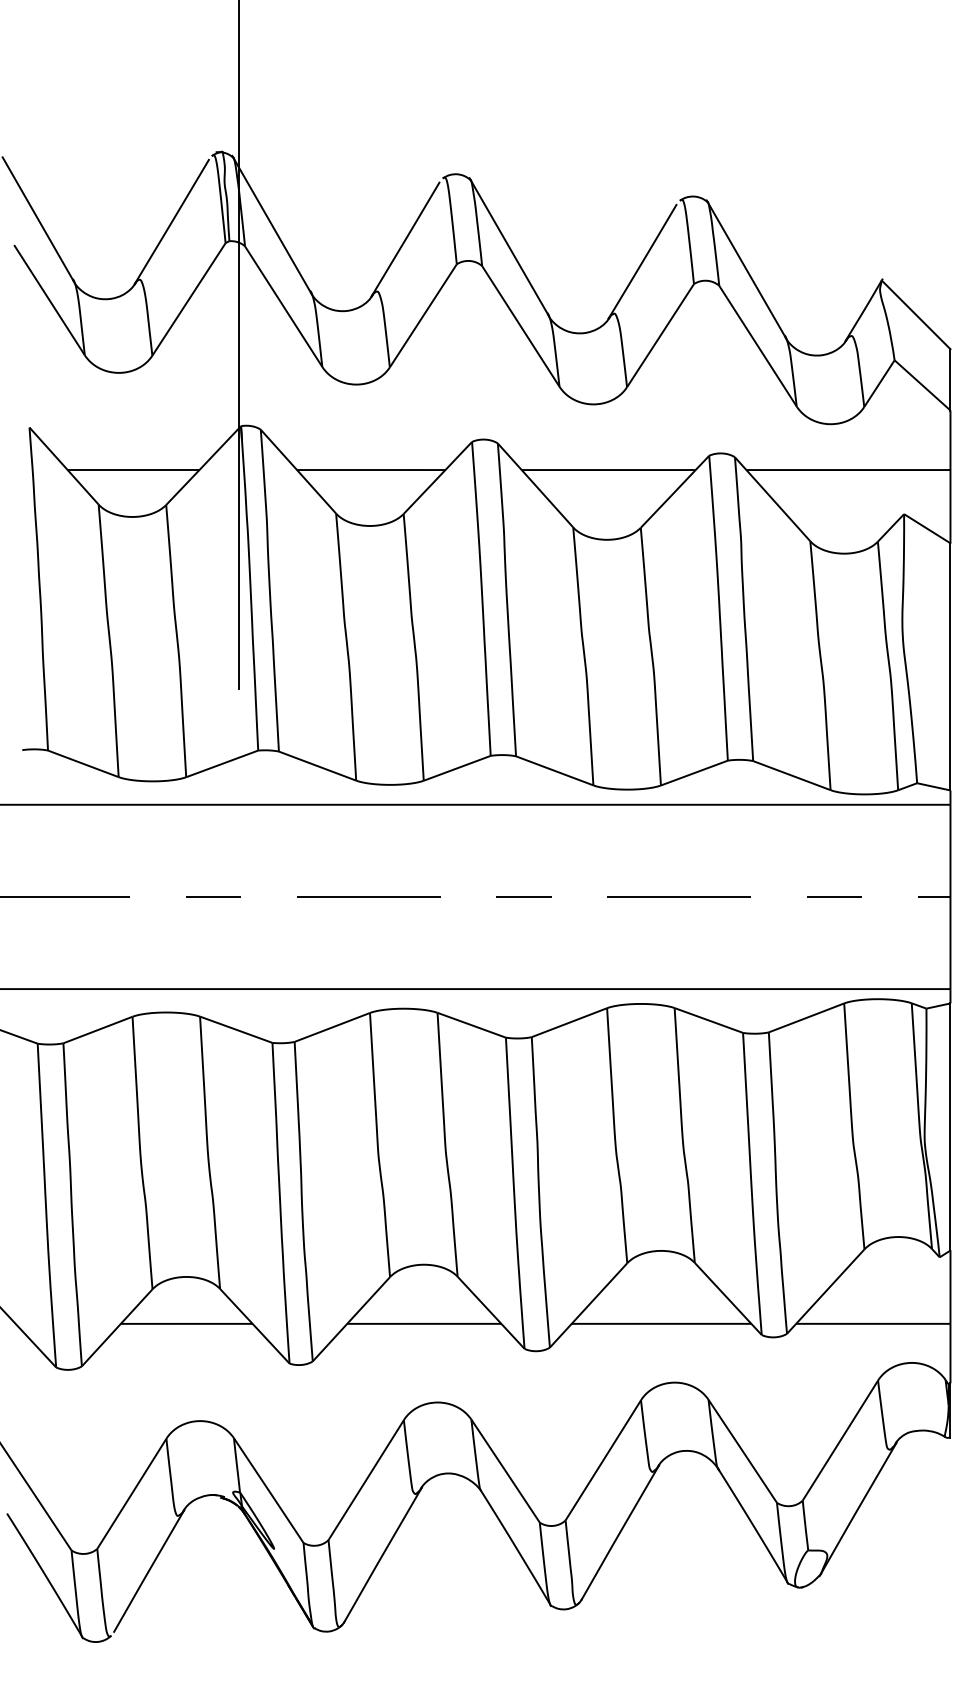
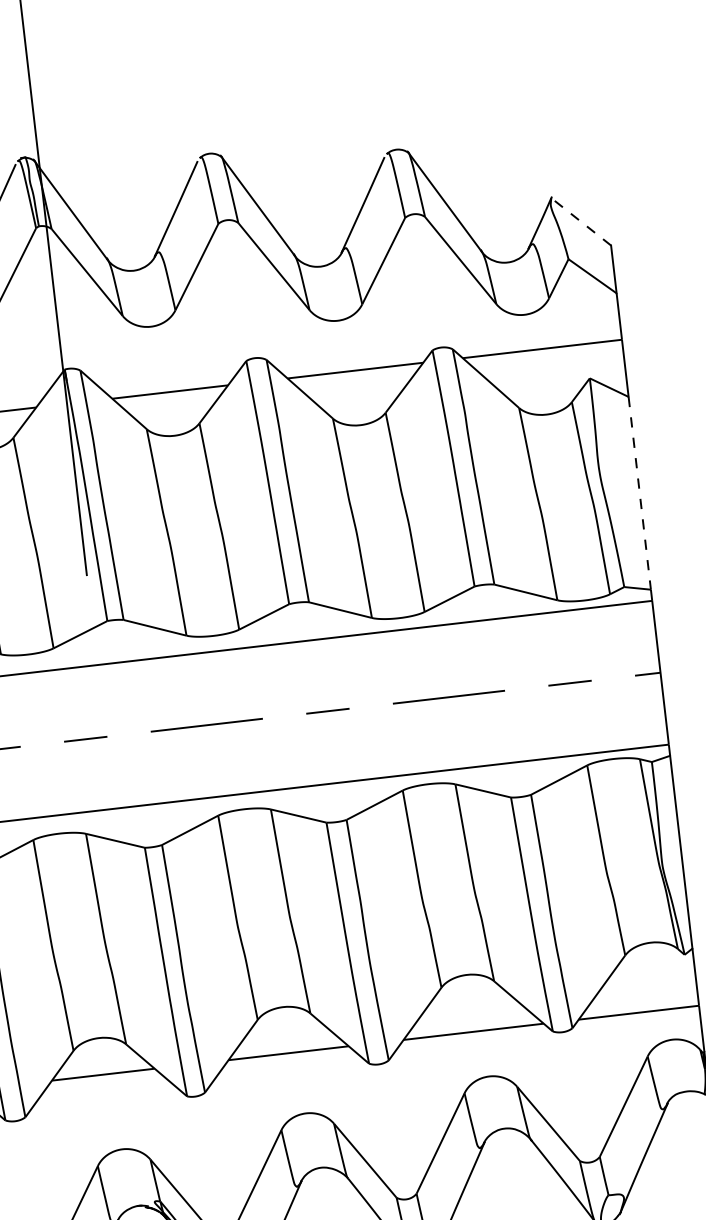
line: (915, 314) -> (580, 221), solid -> dashed
line: (950, 666) -> (639, 493), solid -> dashed

